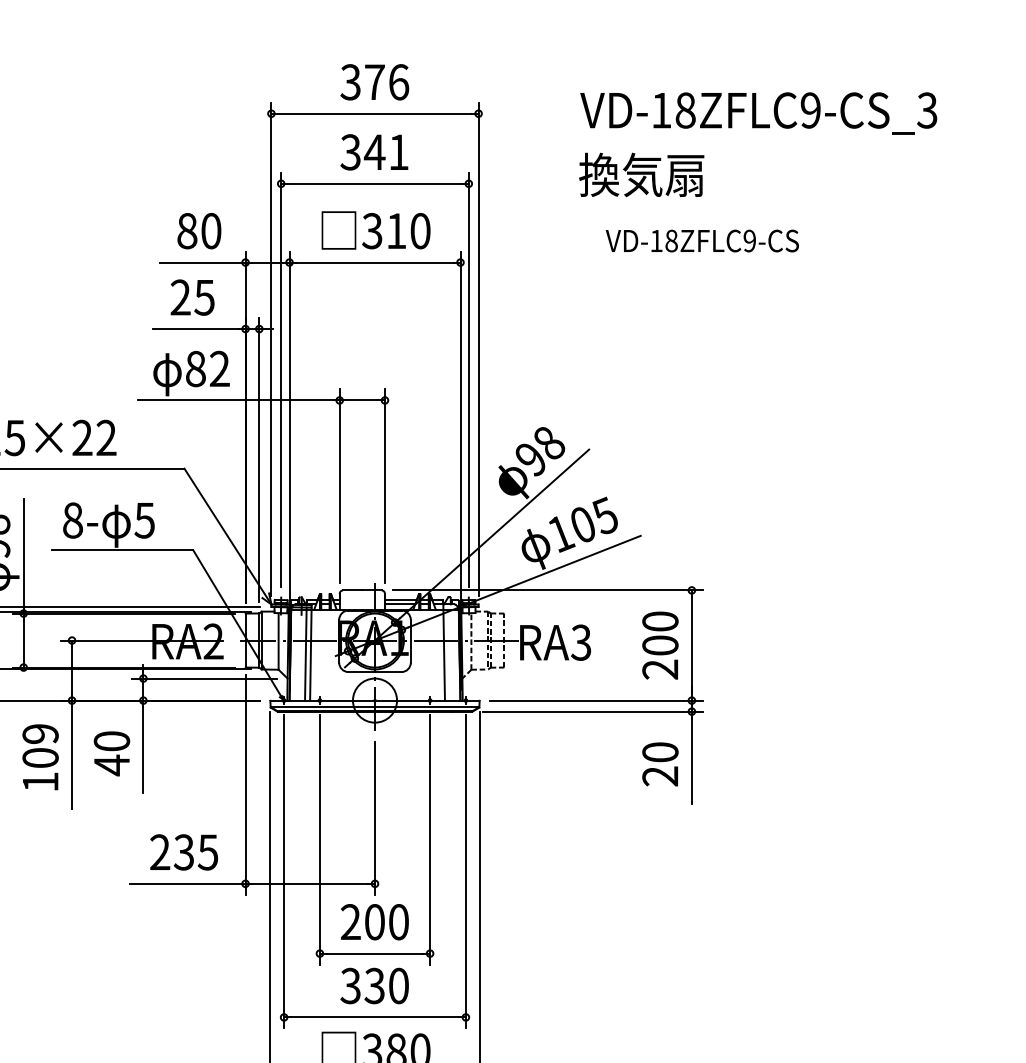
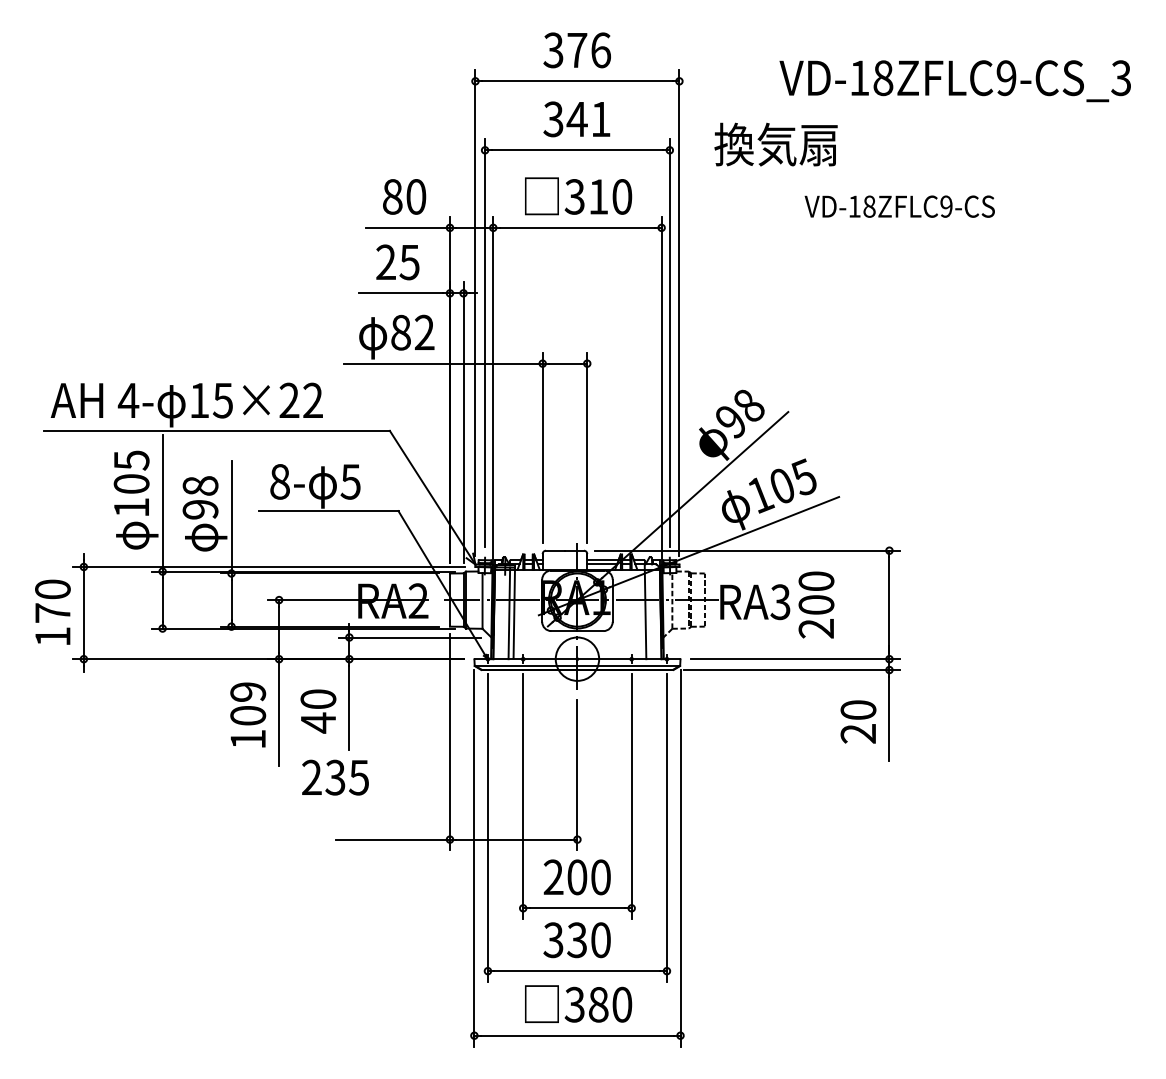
text: (641, 174) -> (775, 144), moved
text: (660, 645) -> (816, 604), moved
text: (184, 852) -> (335, 777), moved

